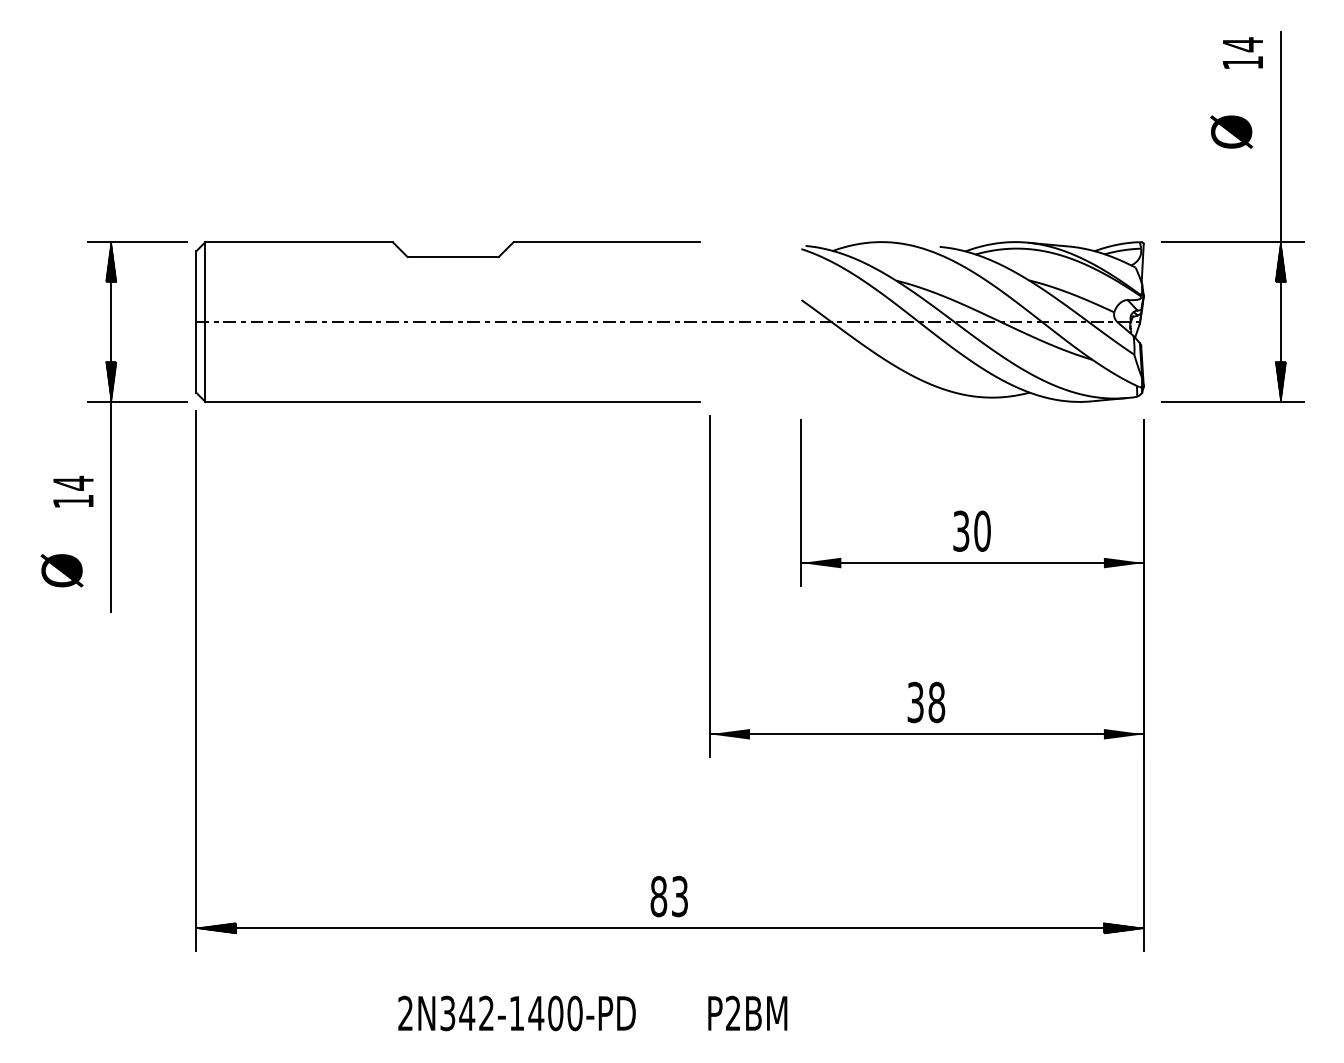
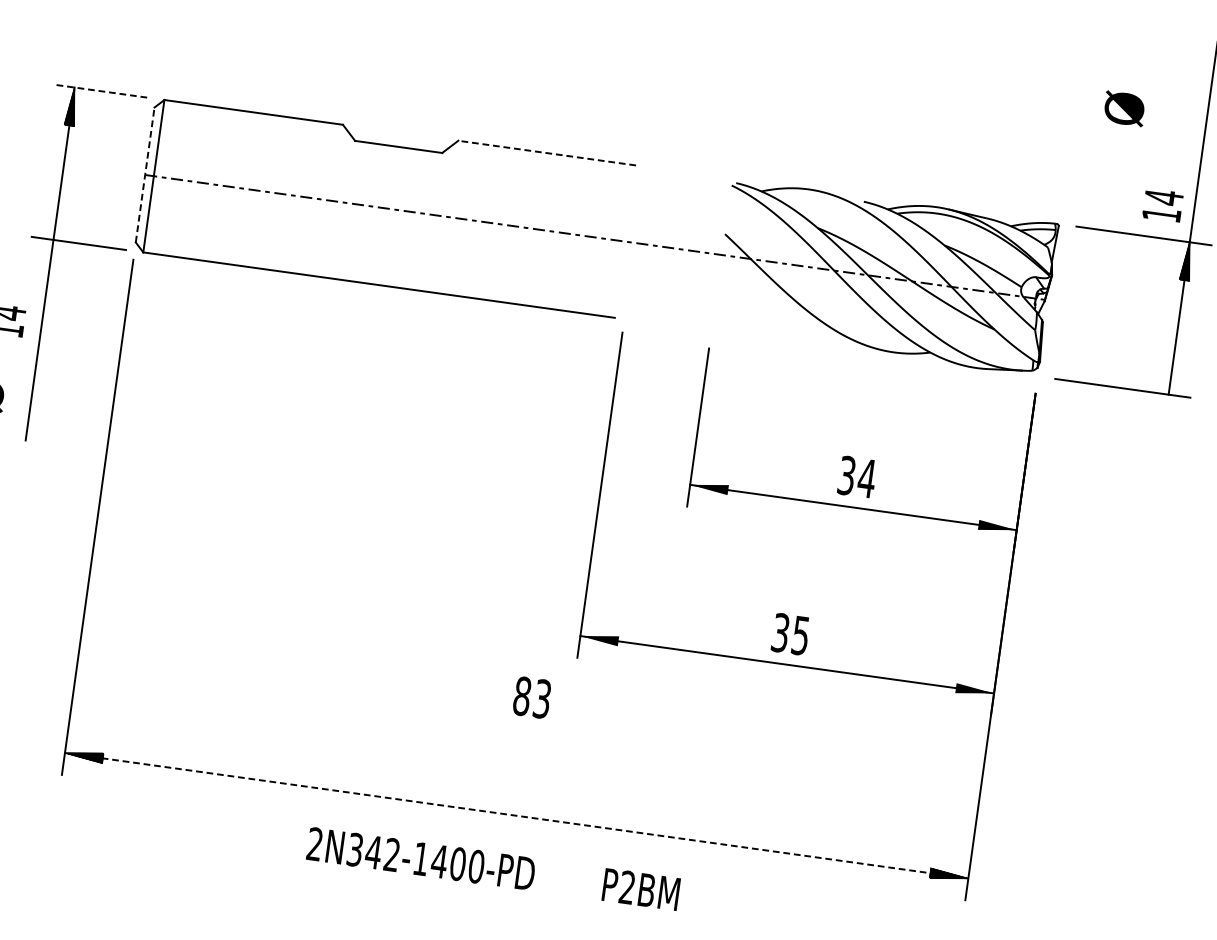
text: (1242, 52) -> (1162, 204), moved
text: (1231, 131) -> (1124, 108), moved
line: (137, 242) -> (99, 91), solid -> dashed
line: (606, 242) -> (546, 153), solid -> dashed
line: (196, 322) -> (145, 175), solid -> dashed
hatch: (111, 381) -> (56, 220), removed
hatch: (1280, 381) -> (1171, 375), removed
text: (982, 530) -> (867, 477), 30 -> 34
text: (936, 702) -> (800, 635), 38 -> 35
text: (668, 896) -> (531, 697), moved
line: (670, 928) -> (517, 815), solid -> dashed
text: (592, 1013) -> (493, 869), moved

